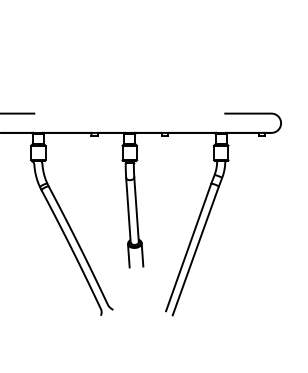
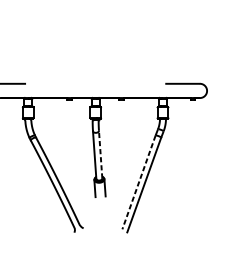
line: (136, 209) -> (100, 154), solid -> dashed
line: (188, 248) -> (138, 183), solid -> dashed

